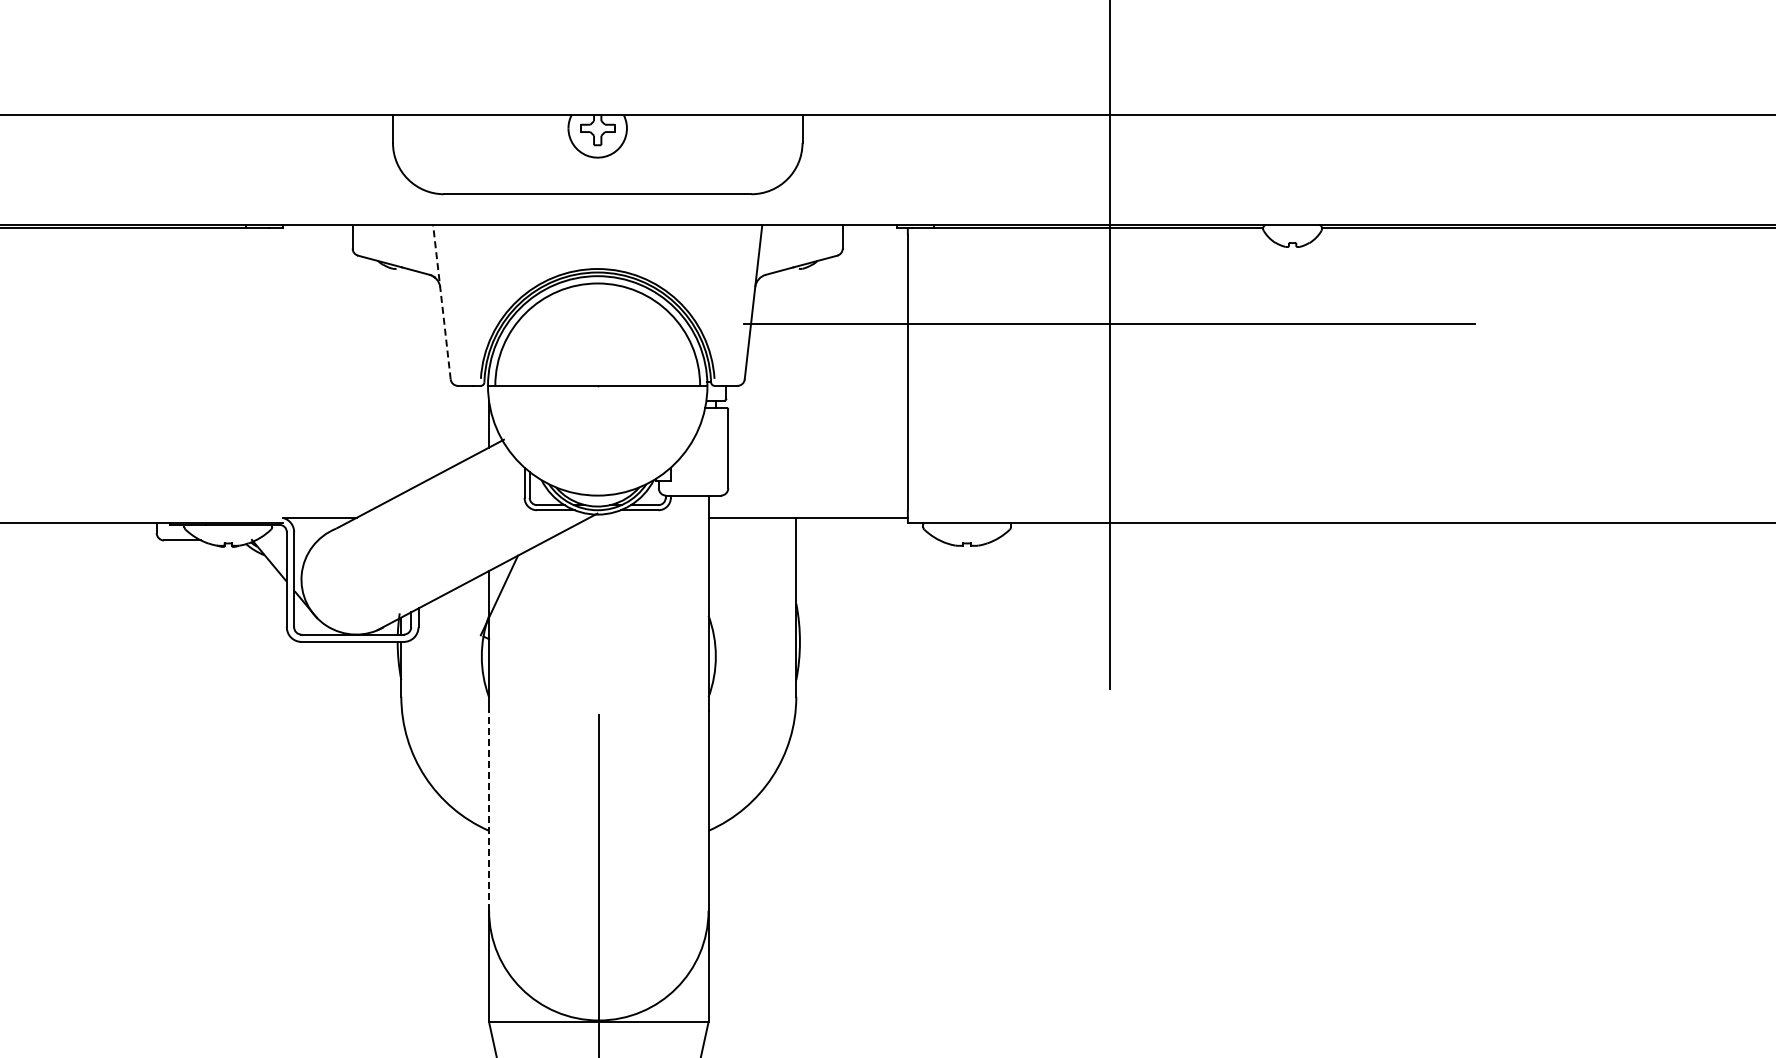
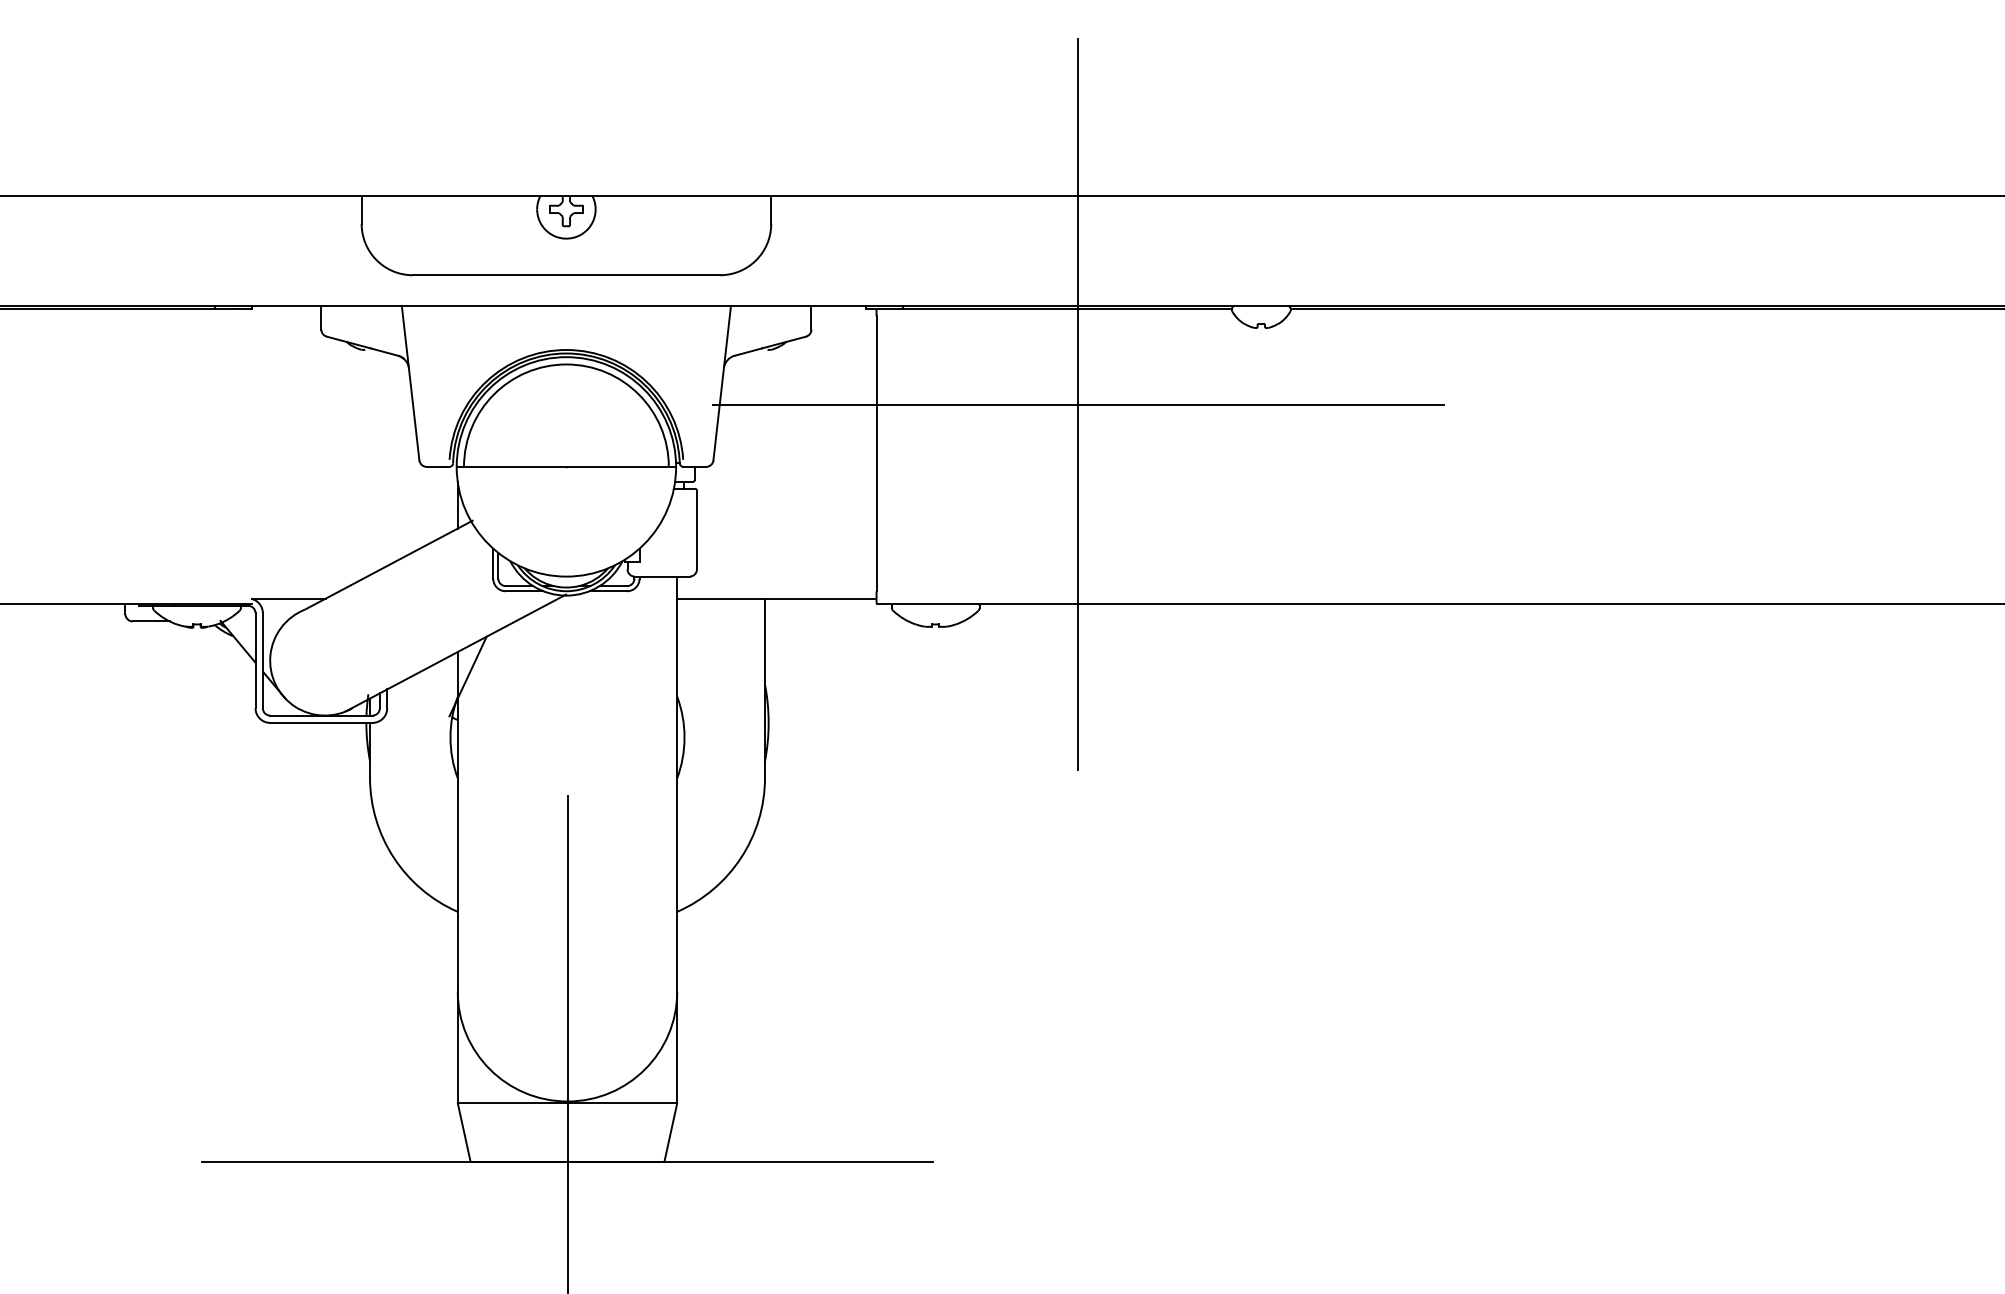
line: (441, 302) -> (410, 383), dashed -> solid
line: (488, 811) -> (457, 892), dashed -> solid

